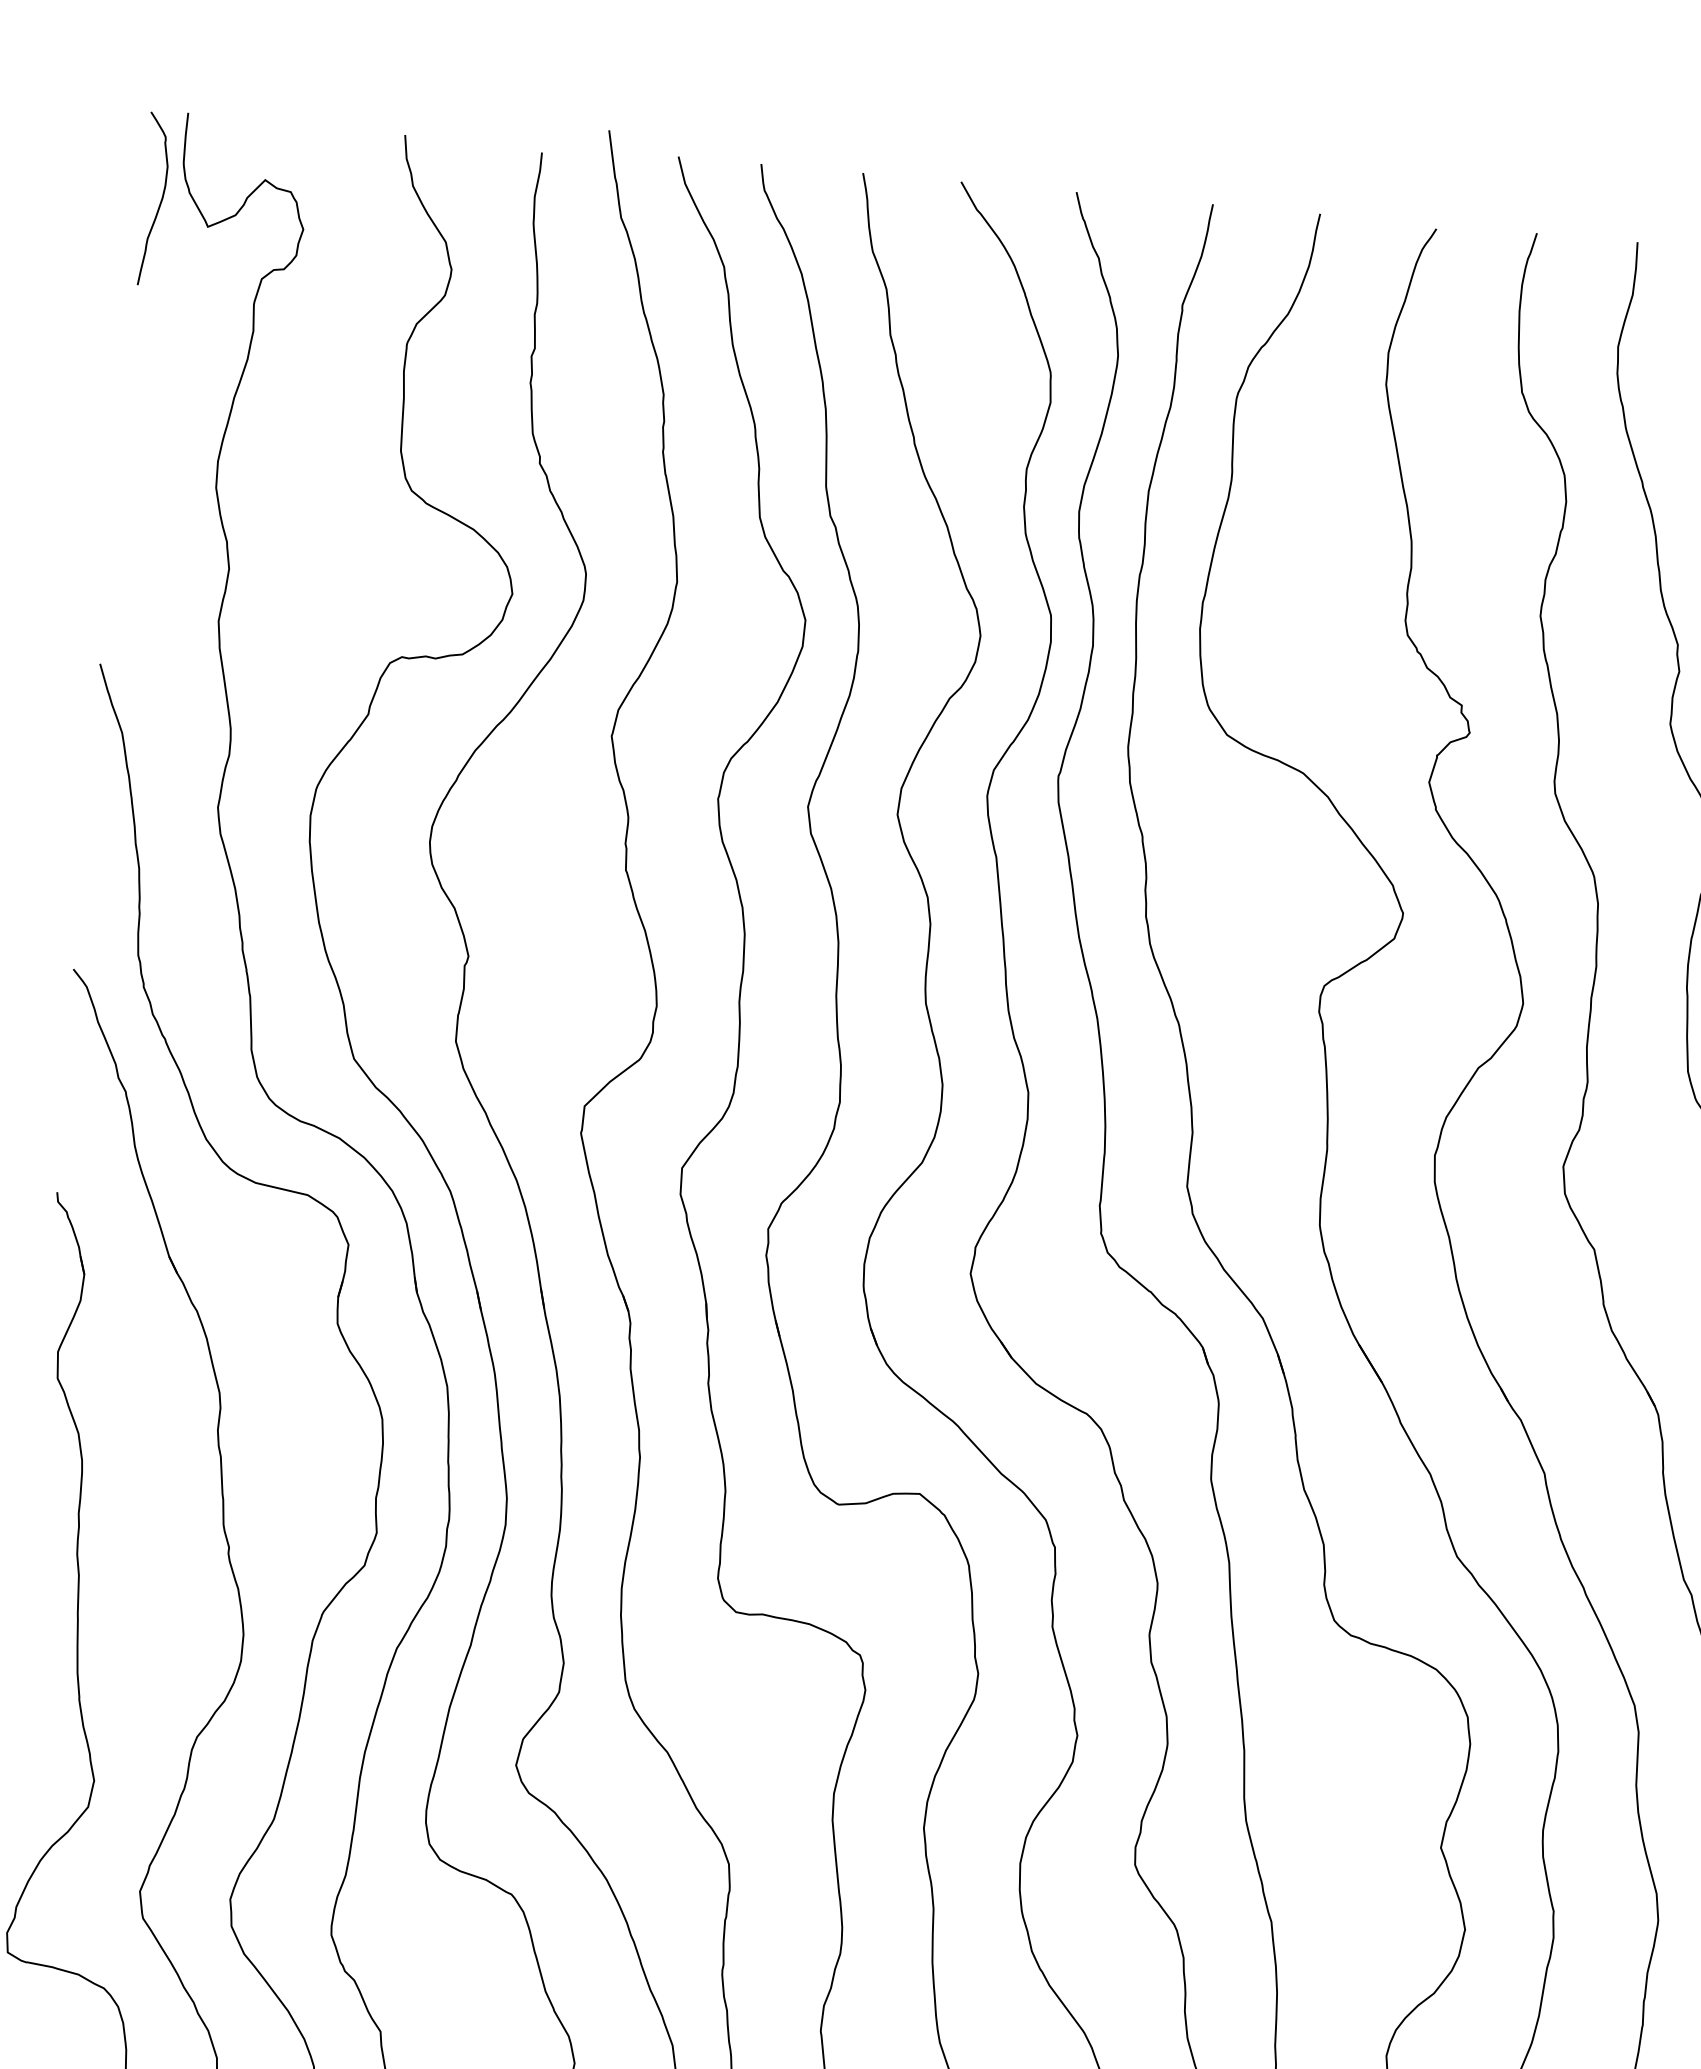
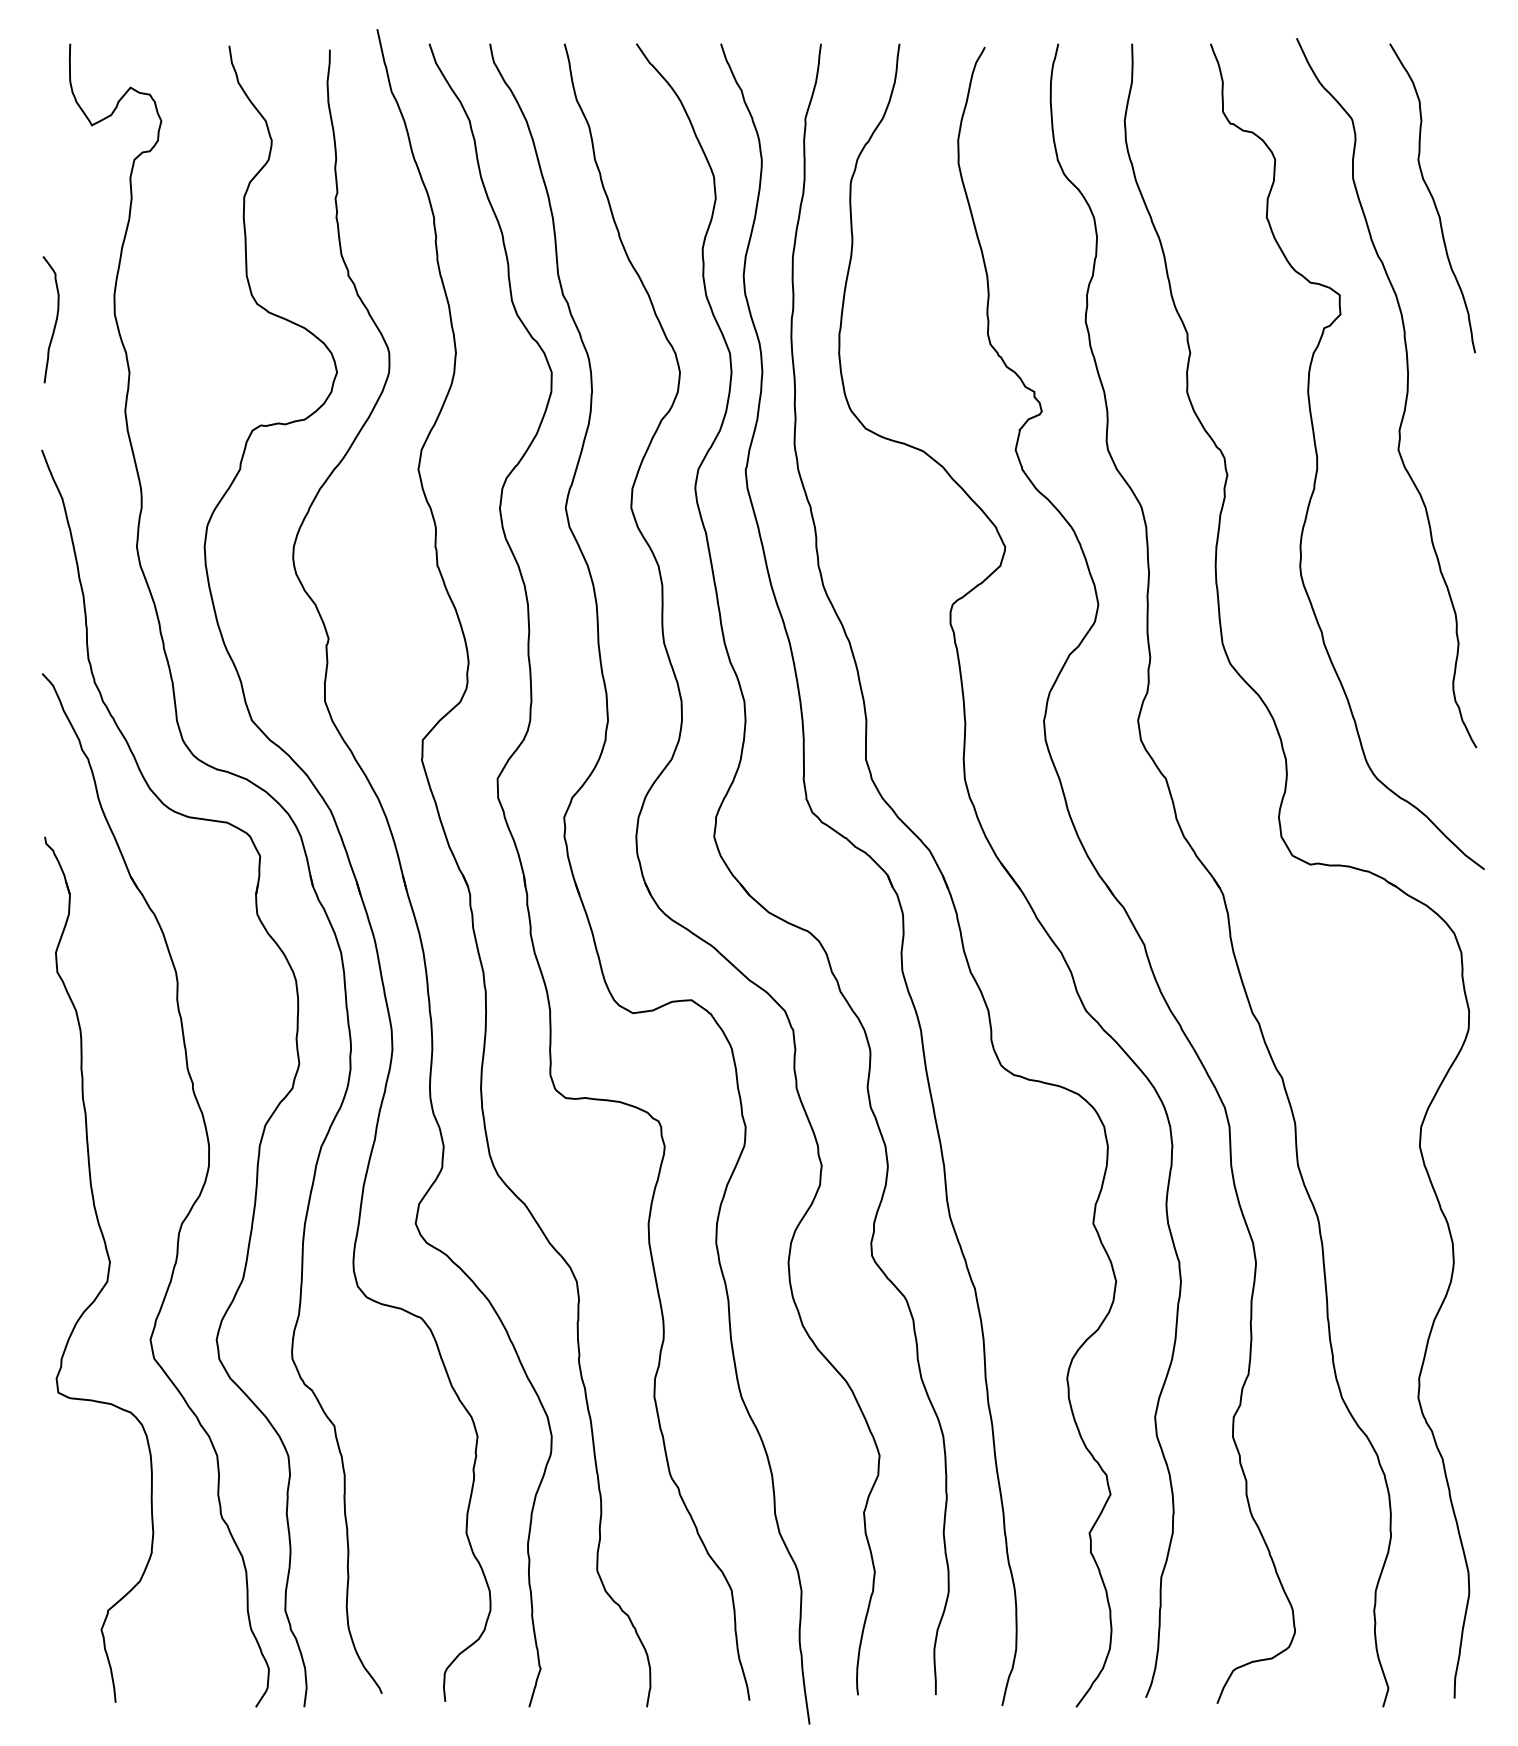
curve: (160, 199) -> (55, 319), moved

